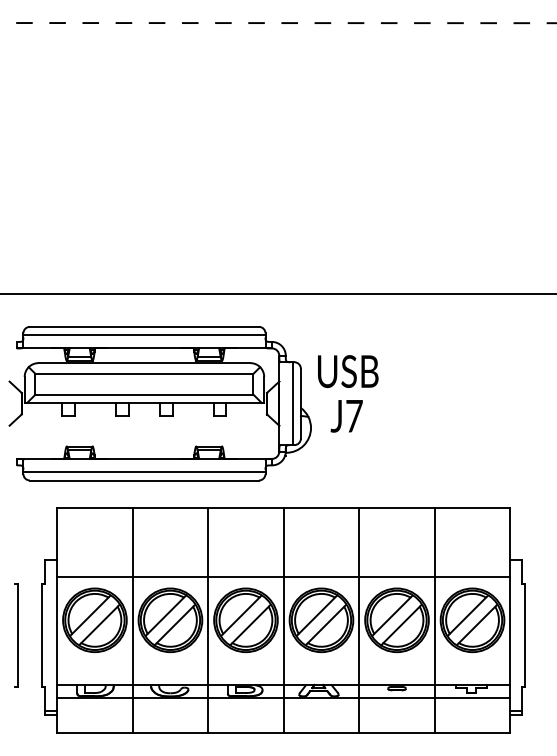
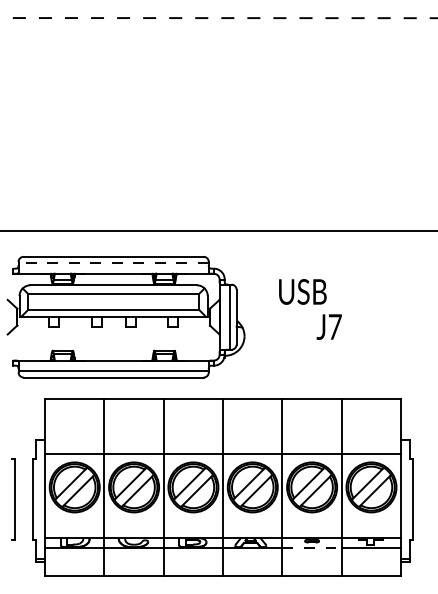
line: (143, 335) -> (112, 263), solid -> dashed
text: (348, 371) -> (303, 291), moved
text: (346, 416) -> (329, 327), moved
line: (397, 698) -> (312, 548), solid -> dashed

